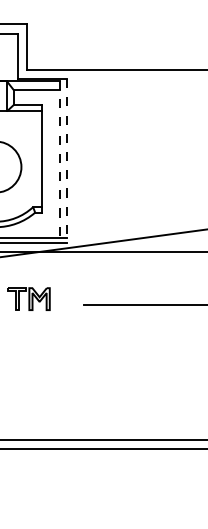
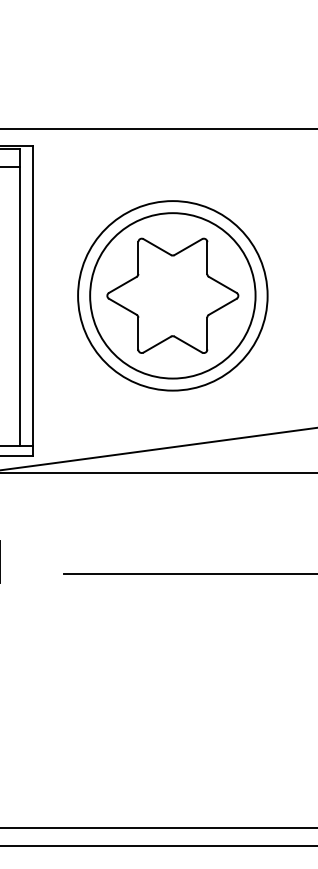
part: (141, 158) -> (173, 296), added
line: (60, 159) -> (20, 298), dashed -> solid
line: (67, 161) -> (33, 301), dashed -> solid

